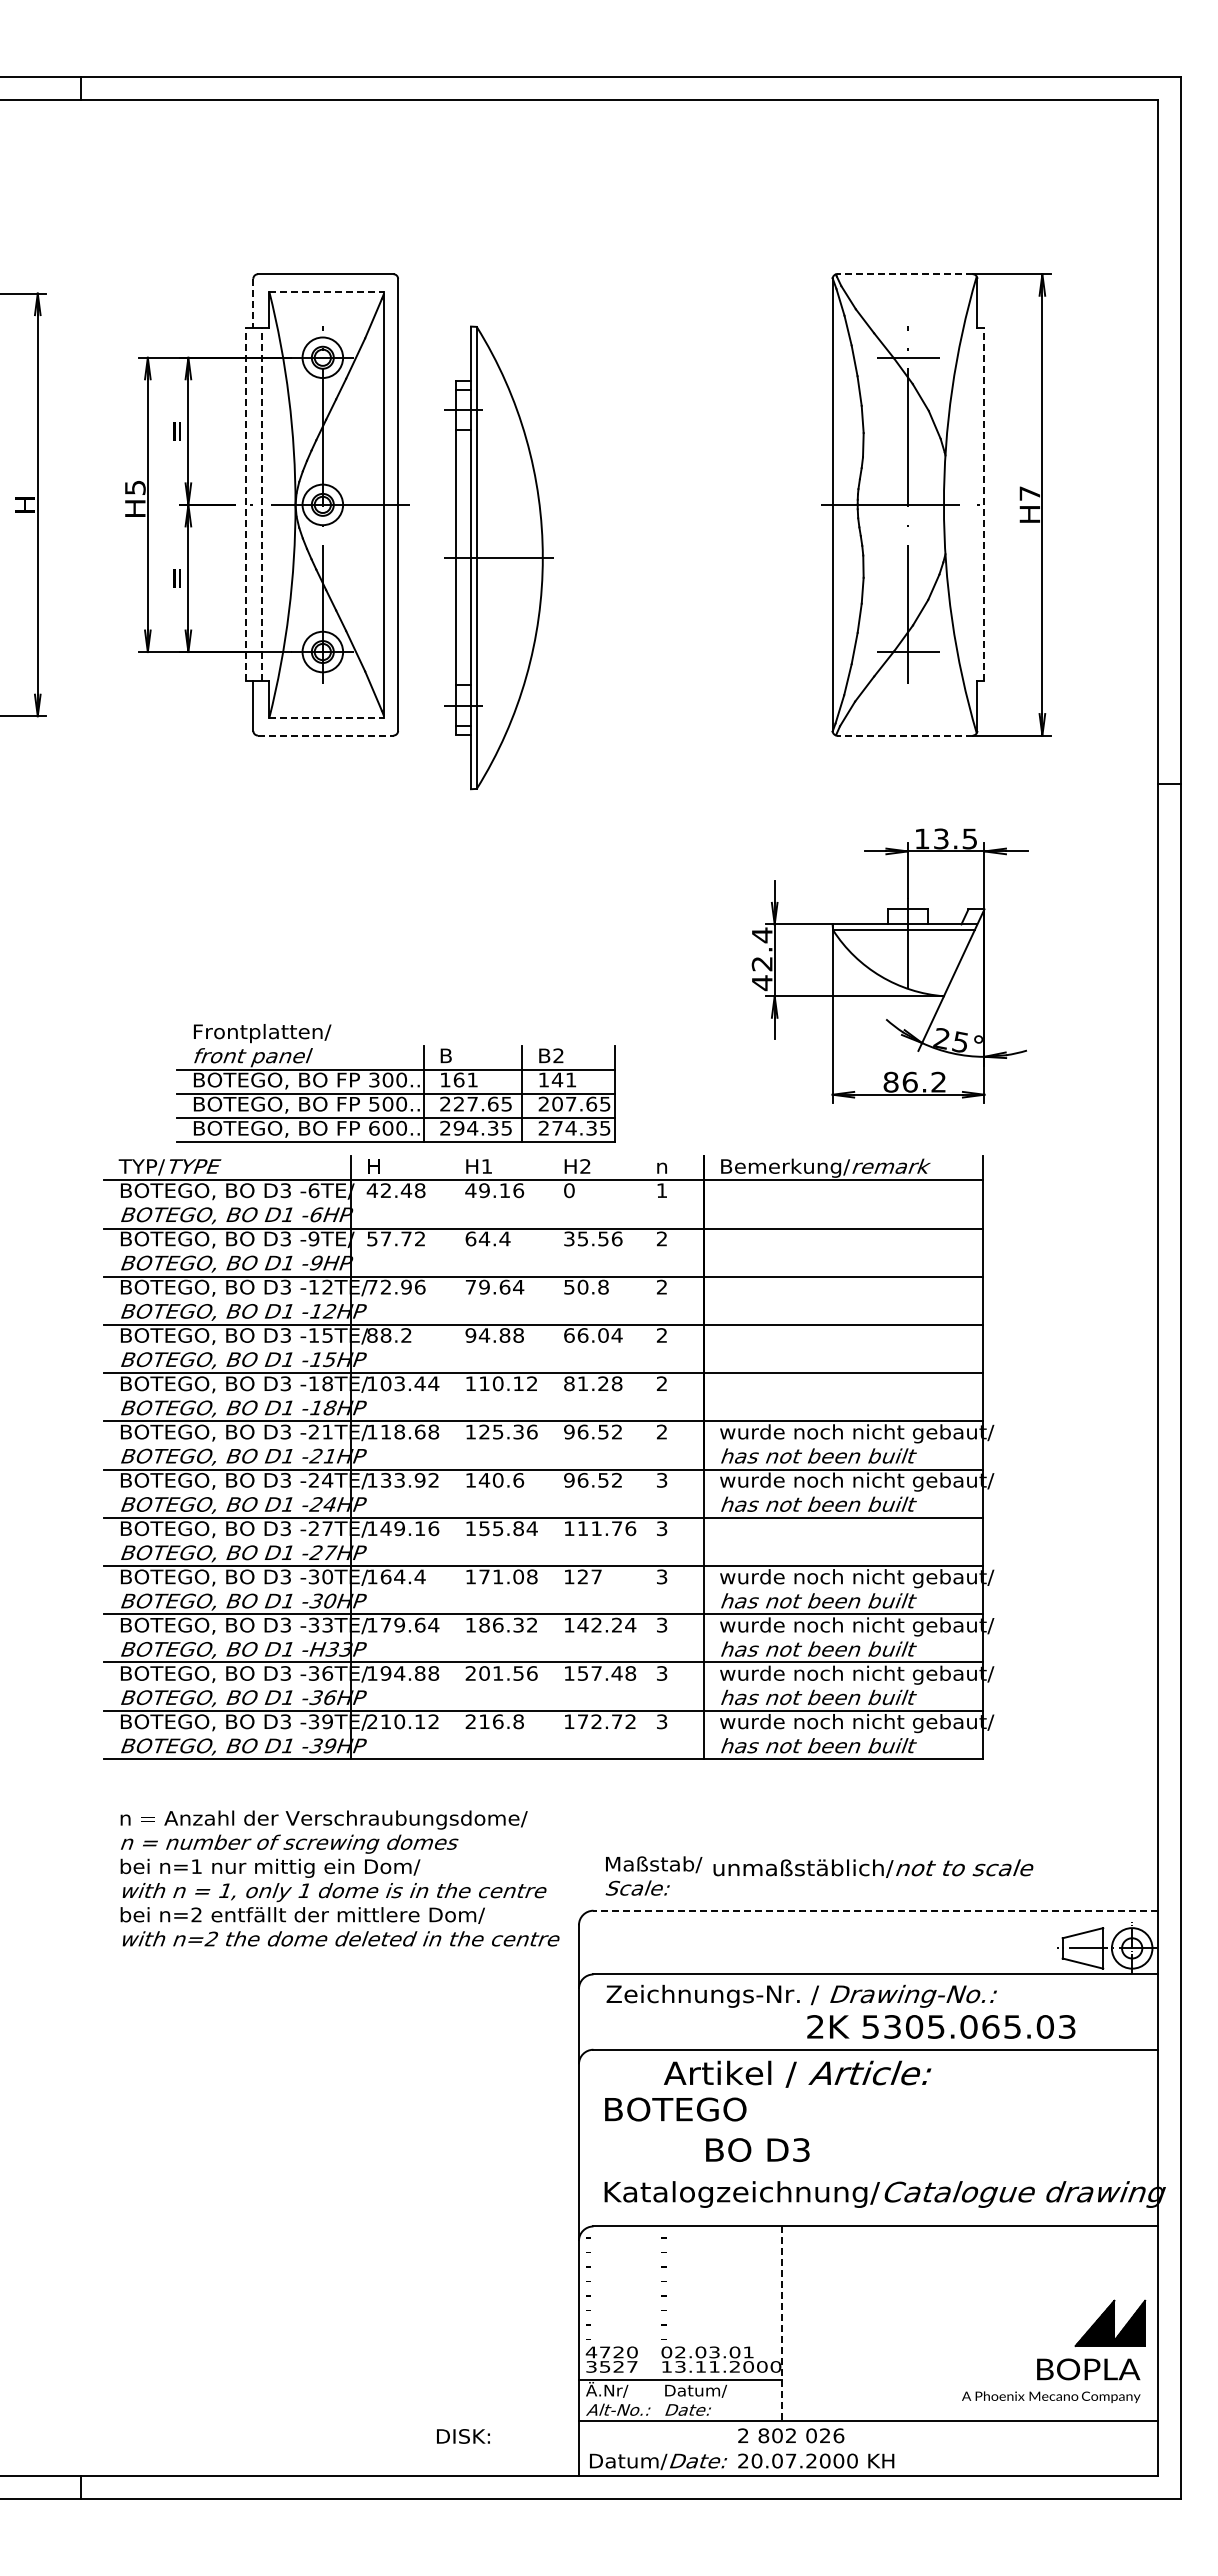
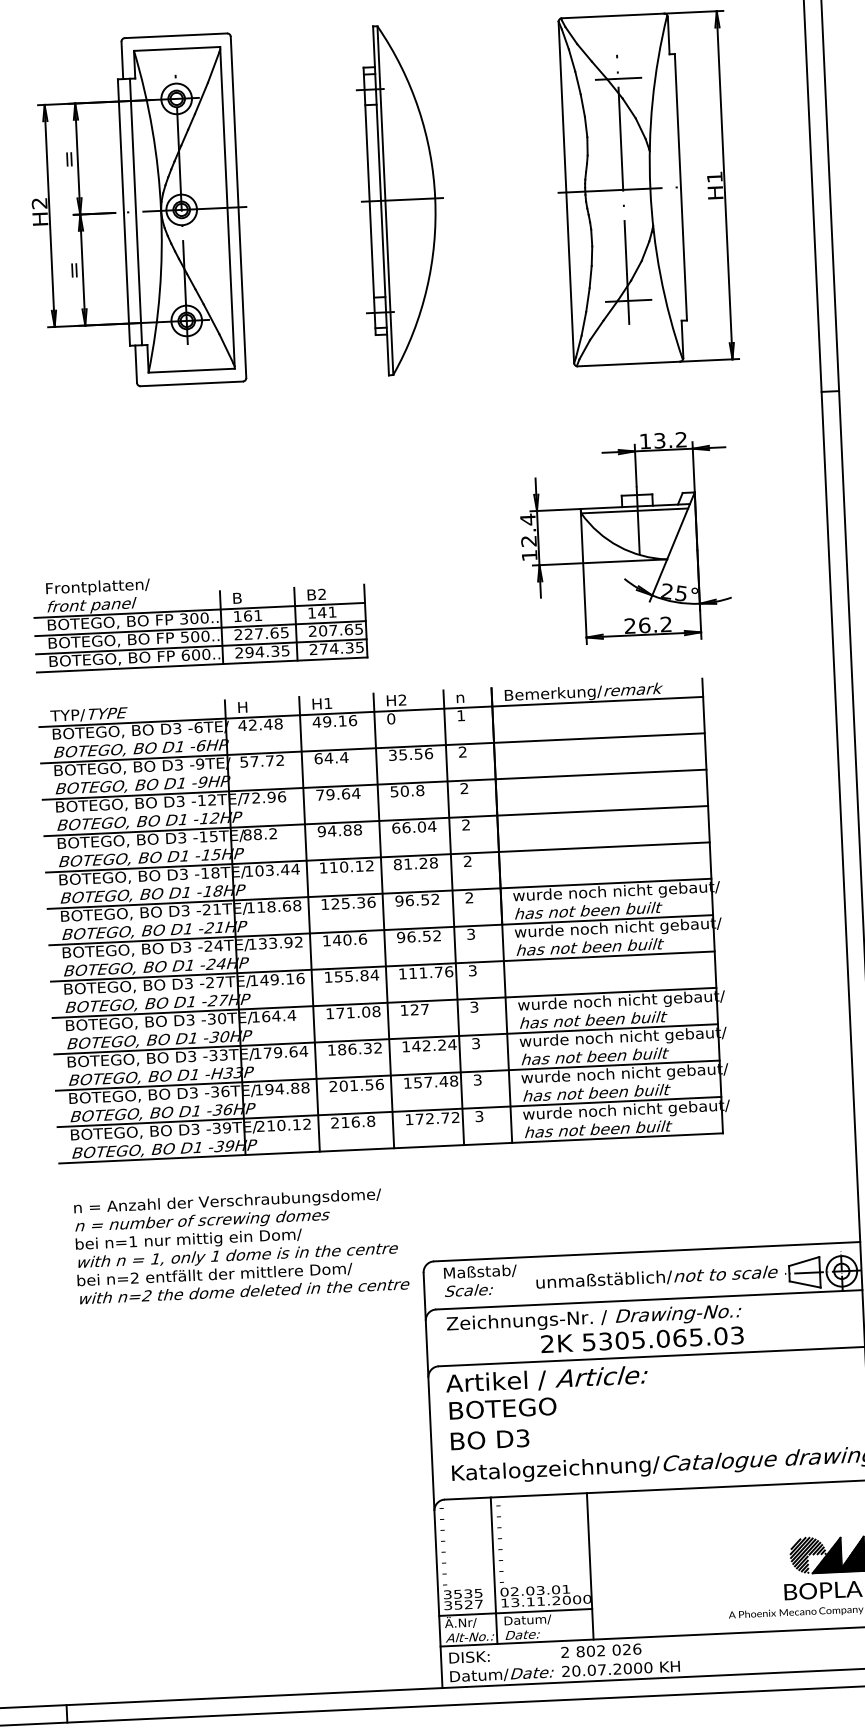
line: (905, 274) -> (613, 16), dashed -> solid
line: (326, 291) -> (177, 48), dashed -> solid
line: (253, 303) -> (122, 60), dashed -> solid
text: (134, 488) -> (39, 204), H5 -> H2
text: (1029, 493) -> (714, 177), H7 -> H1
line: (246, 504) -> (124, 212), dashed -> solid
line: (262, 504) -> (136, 211), dashed -> solid
line: (984, 504) -> (680, 186), dashed -> solid
part: (498, 557) -> (401, 199), moved
line: (326, 718) -> (191, 370), dashed -> solid
line: (325, 735) -> (191, 383), dashed -> solid
line: (905, 735) -> (629, 363), dashed -> solid
text: (969, 838) -> (681, 439), 13.5 -> 13.2
text: (762, 983) -> (529, 555), 42.4 -> 12.4
text: (890, 1081) -> (629, 625), 86.2 -> 26.2
part: (395, 1083) -> (200, 620), moved
line: (448, 1457) -> (309, 924), added
line: (547, 1457) -> (383, 920), added
line: (640, 1457) -> (454, 917), added
text: (873, 1868) -> (657, 1277), moved
text: (653, 1875) -> (480, 1280), moved
line: (875, 1910) -> (646, 1251), dashed -> solid
text: (941, 2026) -> (642, 1339), moved
text: (797, 2073) -> (546, 1379), moved
text: (757, 2149) -> (489, 1439), moved
hatch: (1070, 2321) -> (808, 1554), added
line: (654, 2323) -> (494, 1570), added
line: (781, 2323) -> (590, 1566), dashed -> solid
text: (611, 2352) -> (462, 1594), 4720 -> 3535
text: (463, 2436) -> (469, 1657), moved

